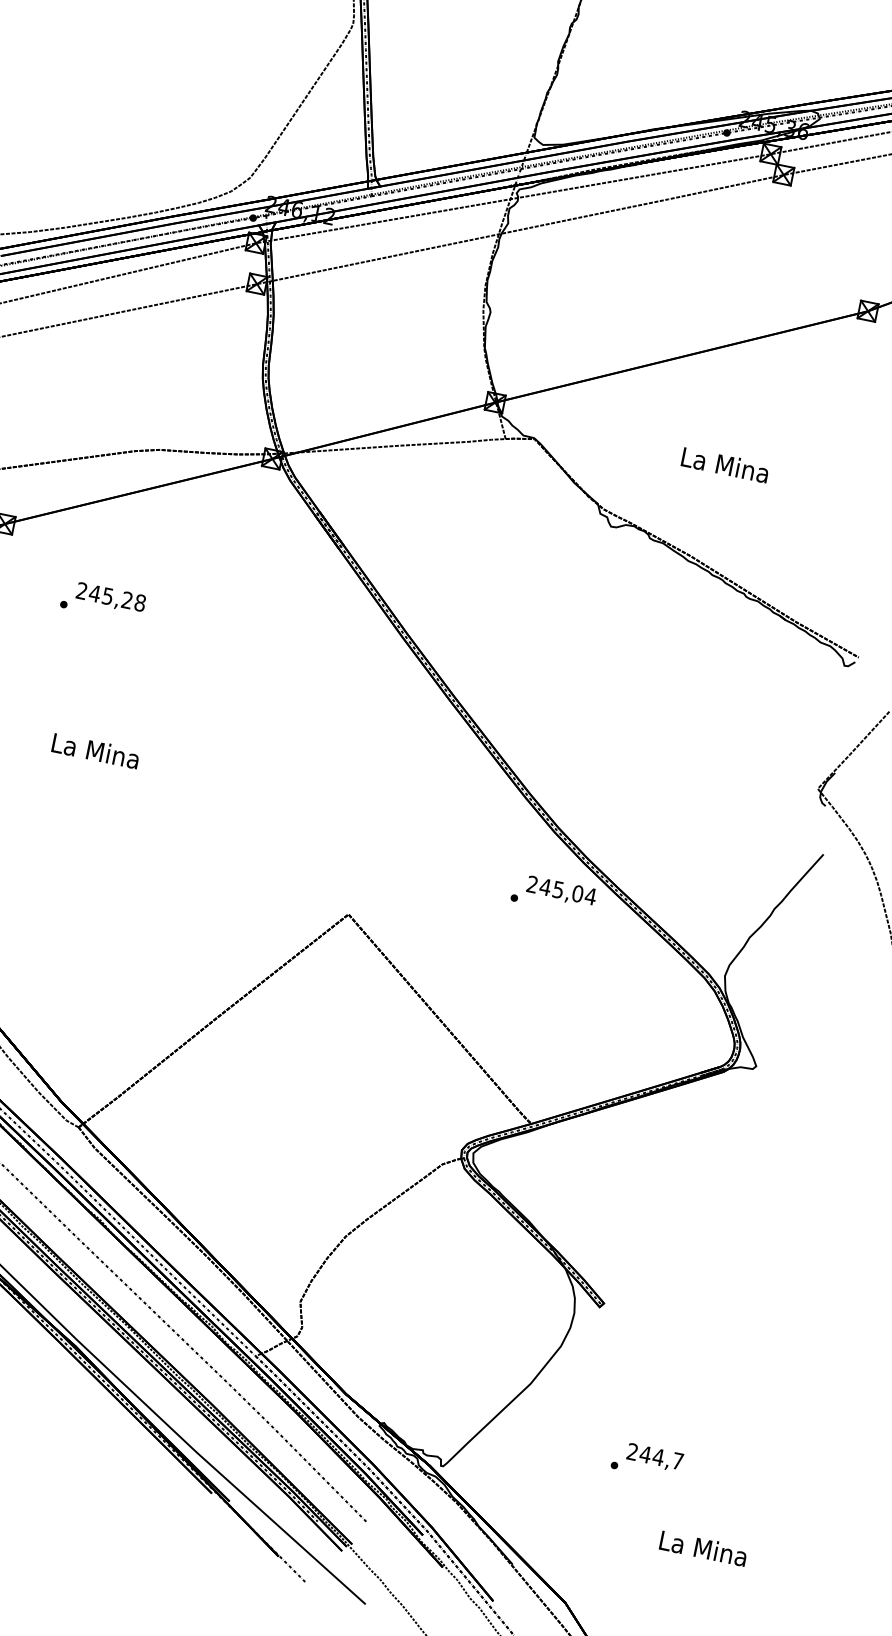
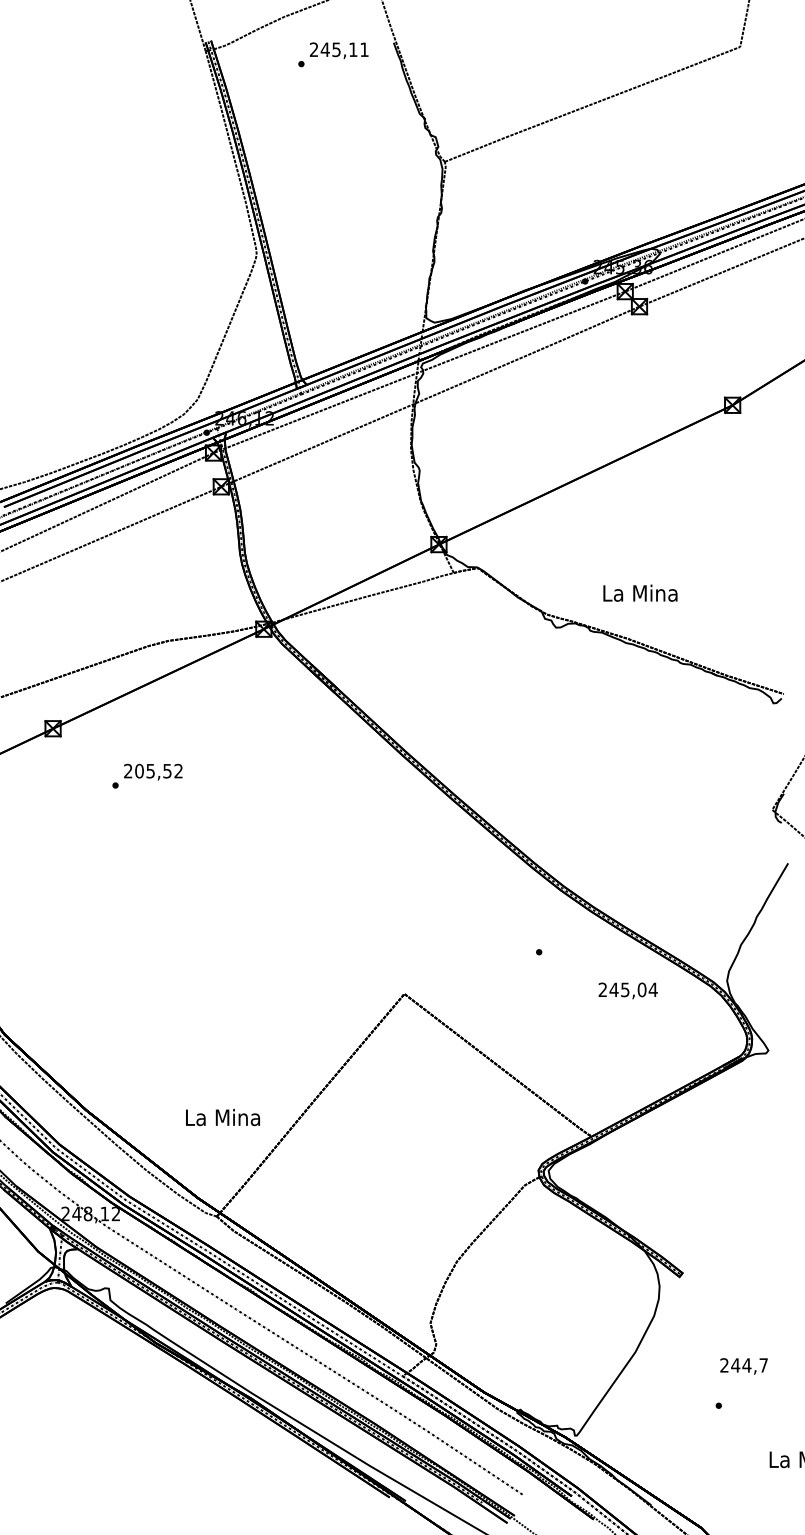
text: (725, 464) -> (640, 592), moved
text: (117, 597) -> (158, 770), 245,28 -> 205,52
text: (95, 750) -> (222, 1117), moved
text: (560, 891) -> (627, 990), moved
text: (654, 1457) -> (743, 1366), moved

